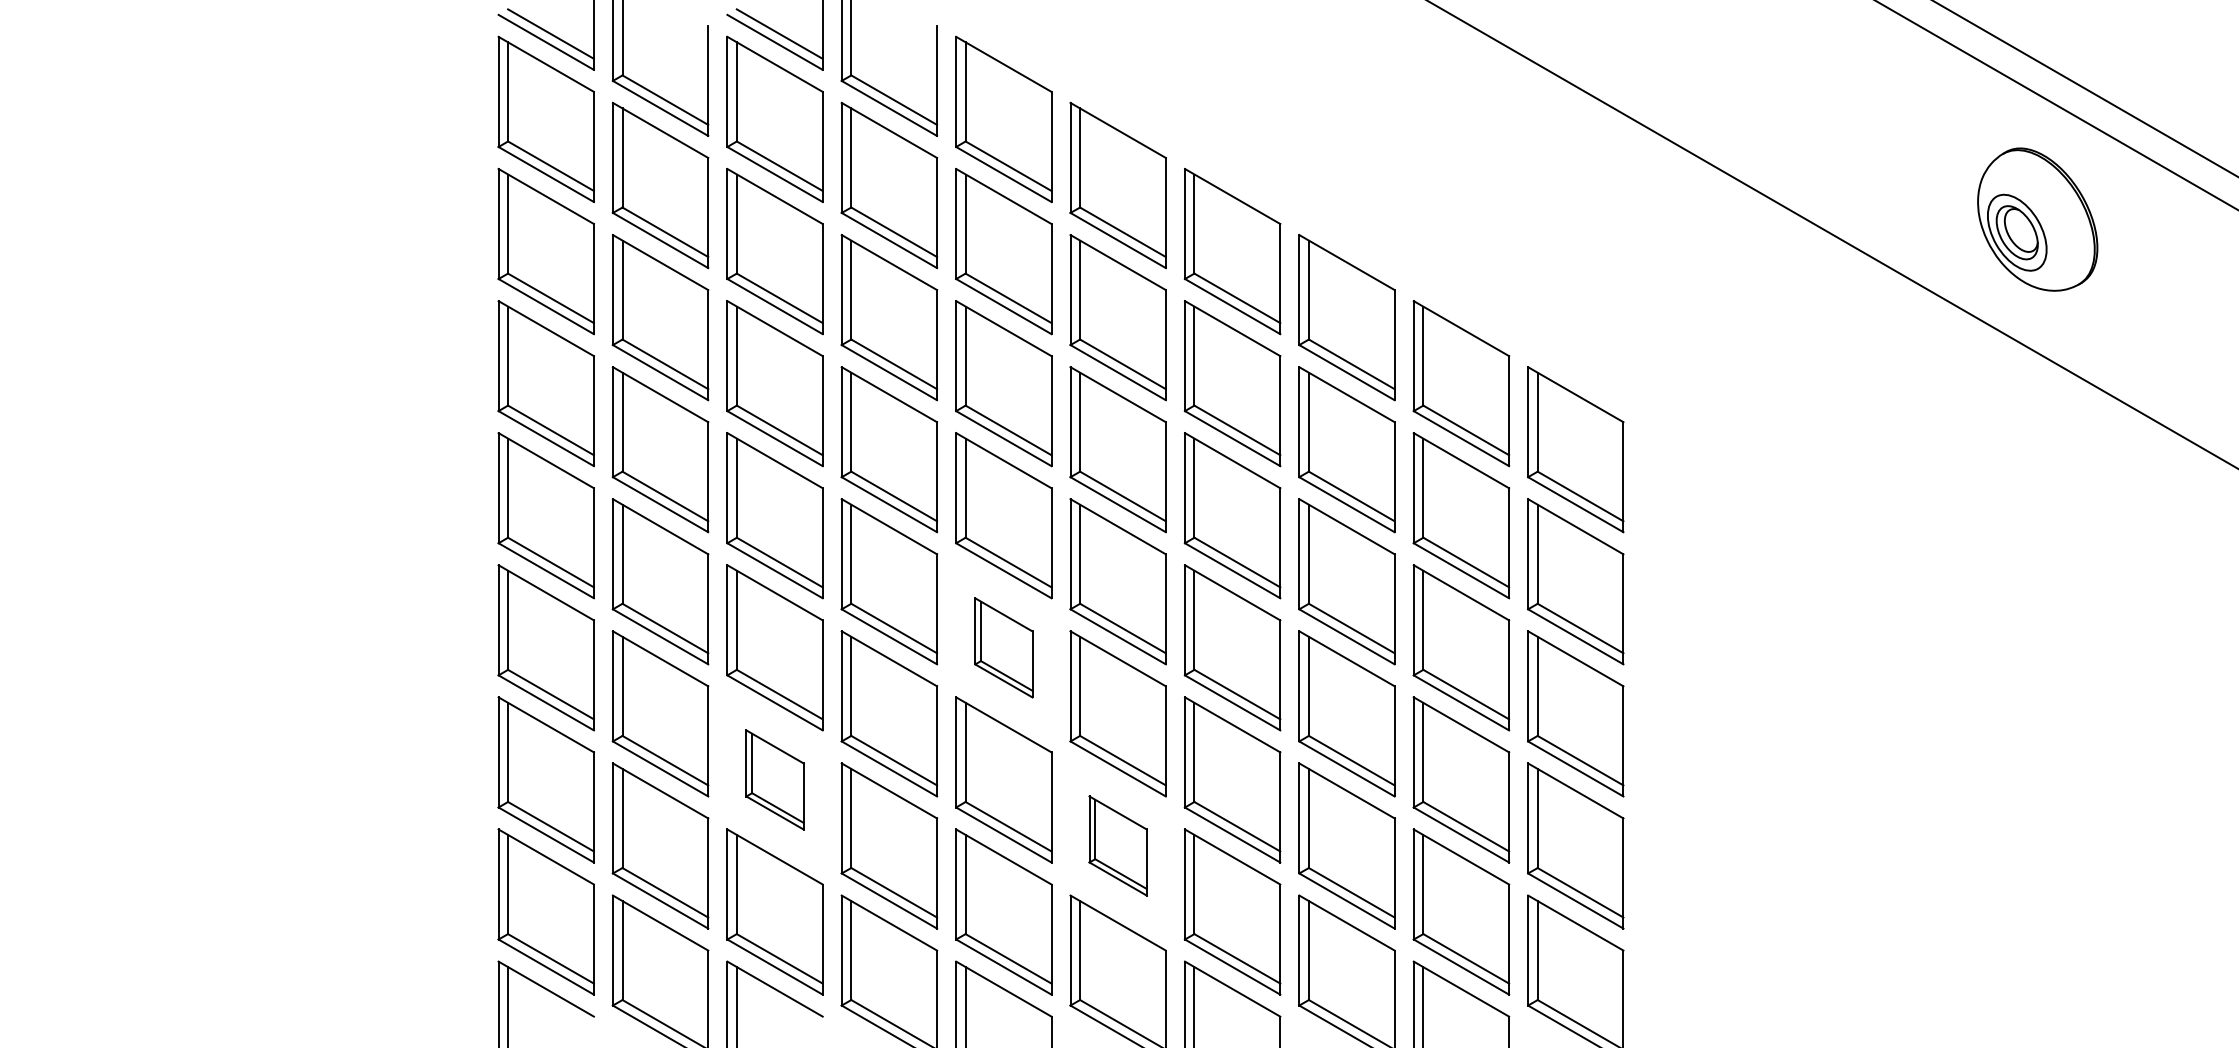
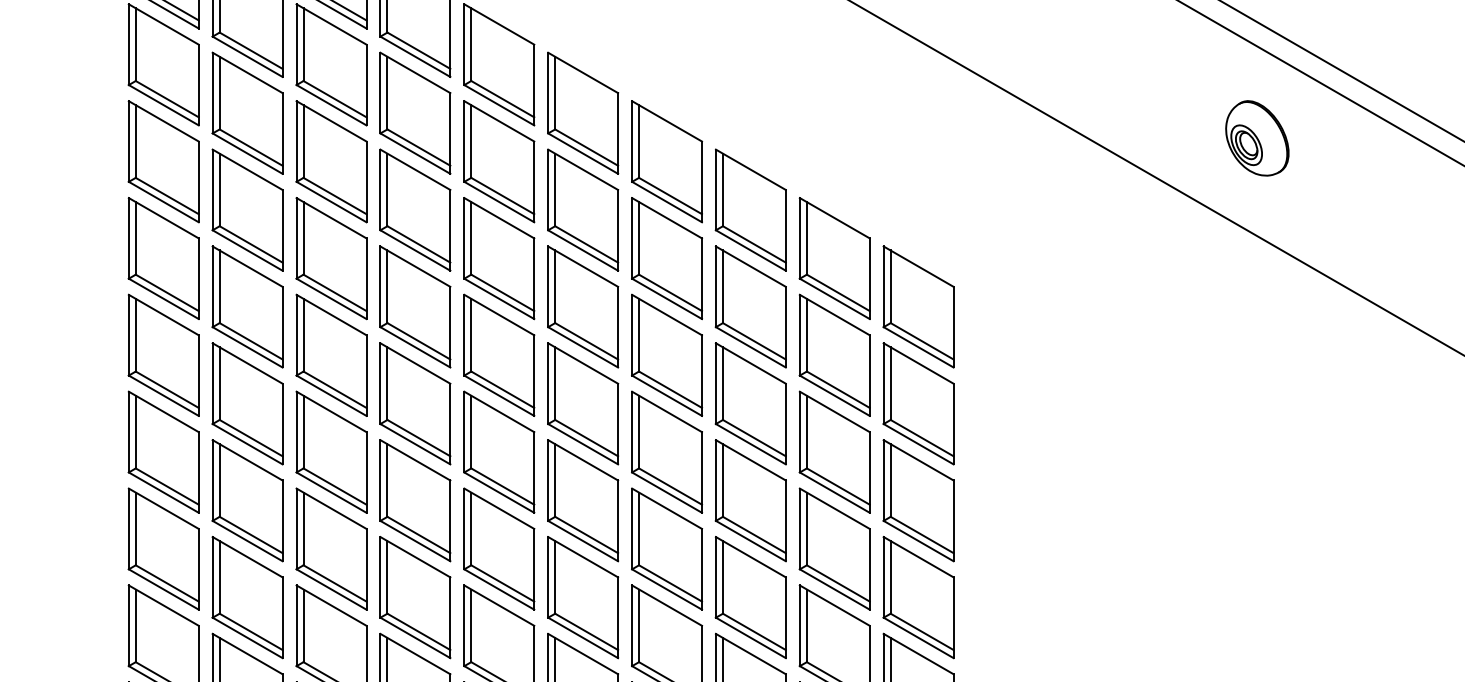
part: (2037, 219) -> (1257, 138), size x0.71
part: (1003, 647) -> (499, 452), size x1.67
part: (774, 779) -> (331, 548), size x1.67
part: (1117, 845) -> (582, 597), size x1.67

